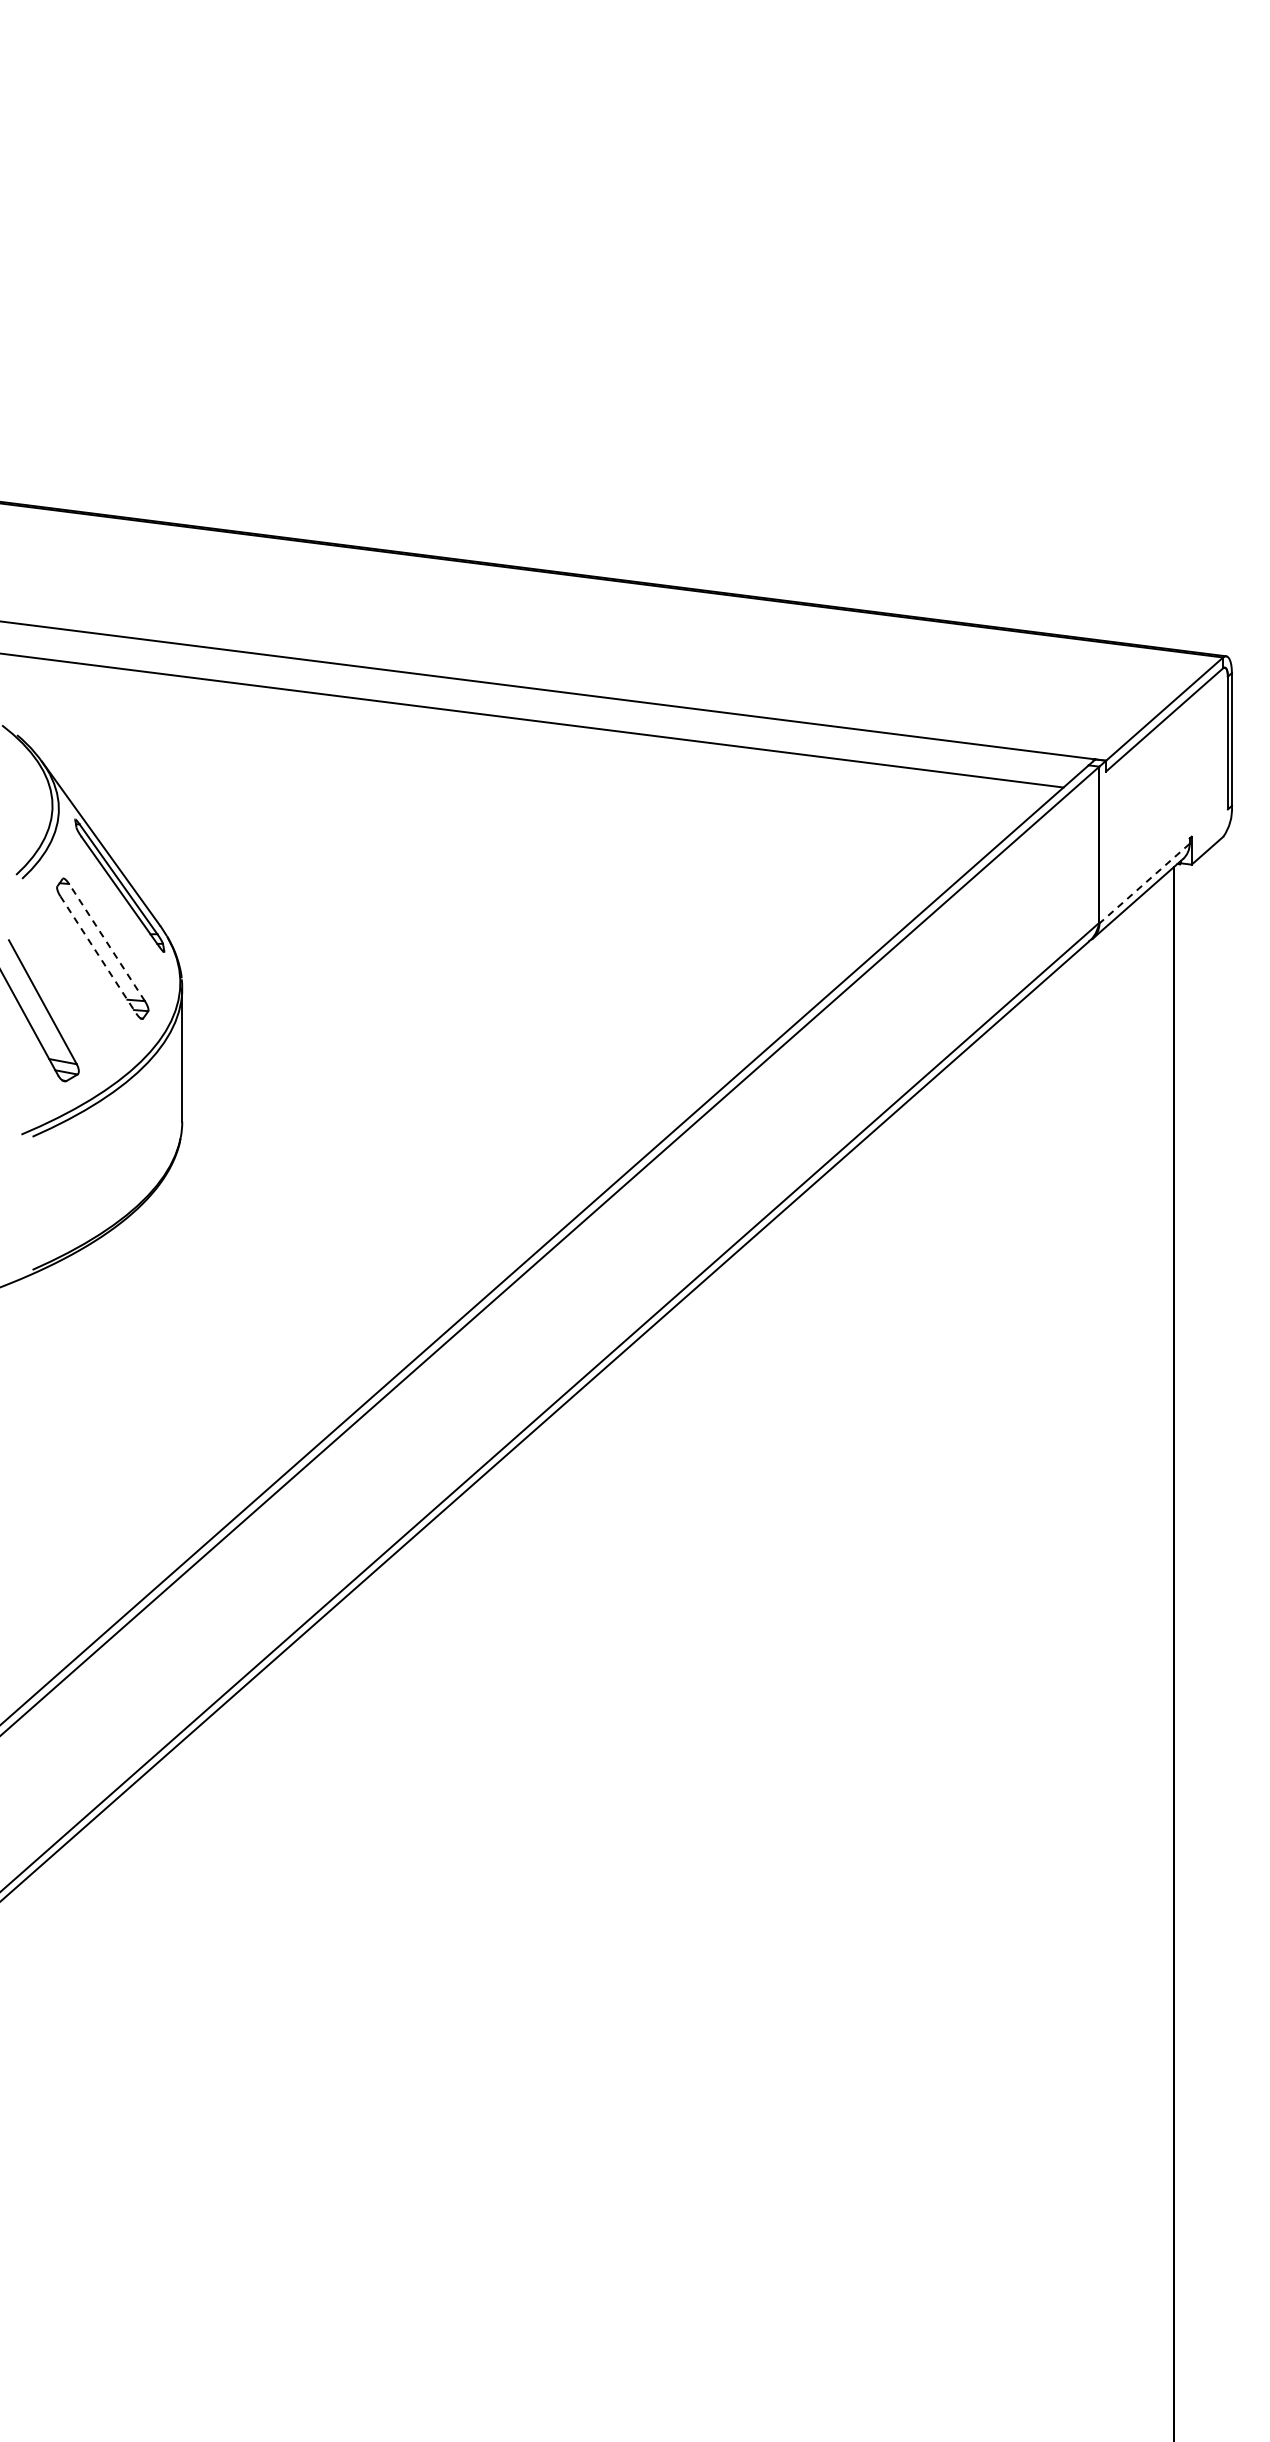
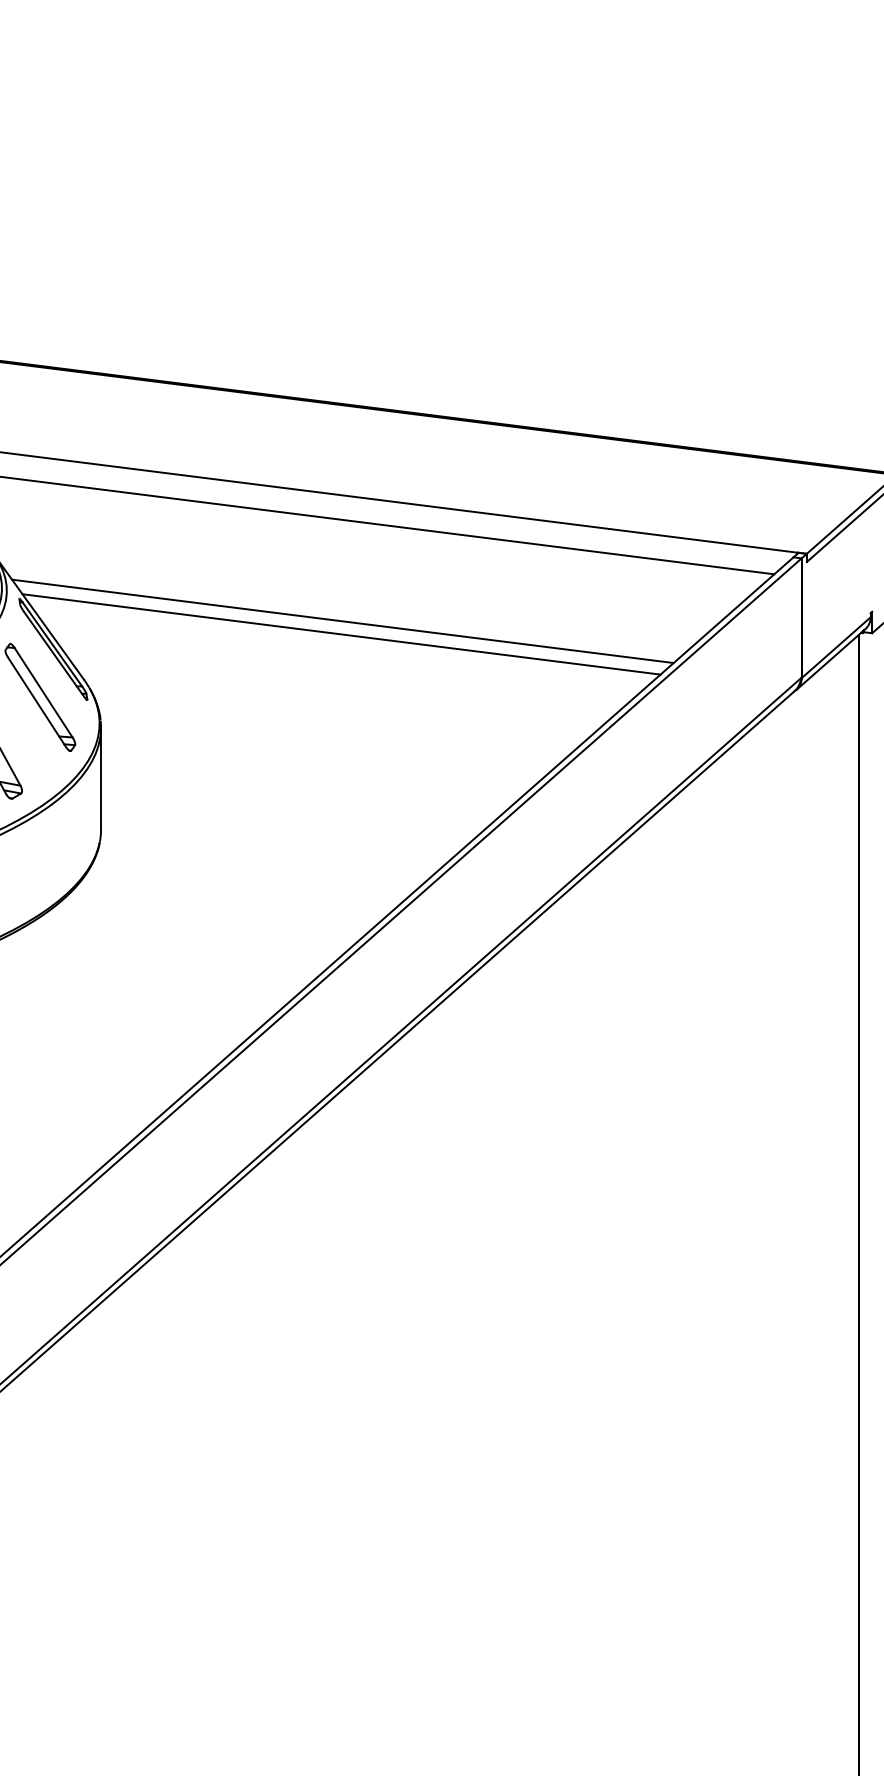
line: (498, 848) -> (342, 620), added
line: (496, 865) -> (341, 633), added
line: (1144, 884) -> (836, 648), dashed -> solid
line: (107, 942) -> (43, 692), dashed -> solid
line: (98, 954) -> (37, 701), dashed -> solid

